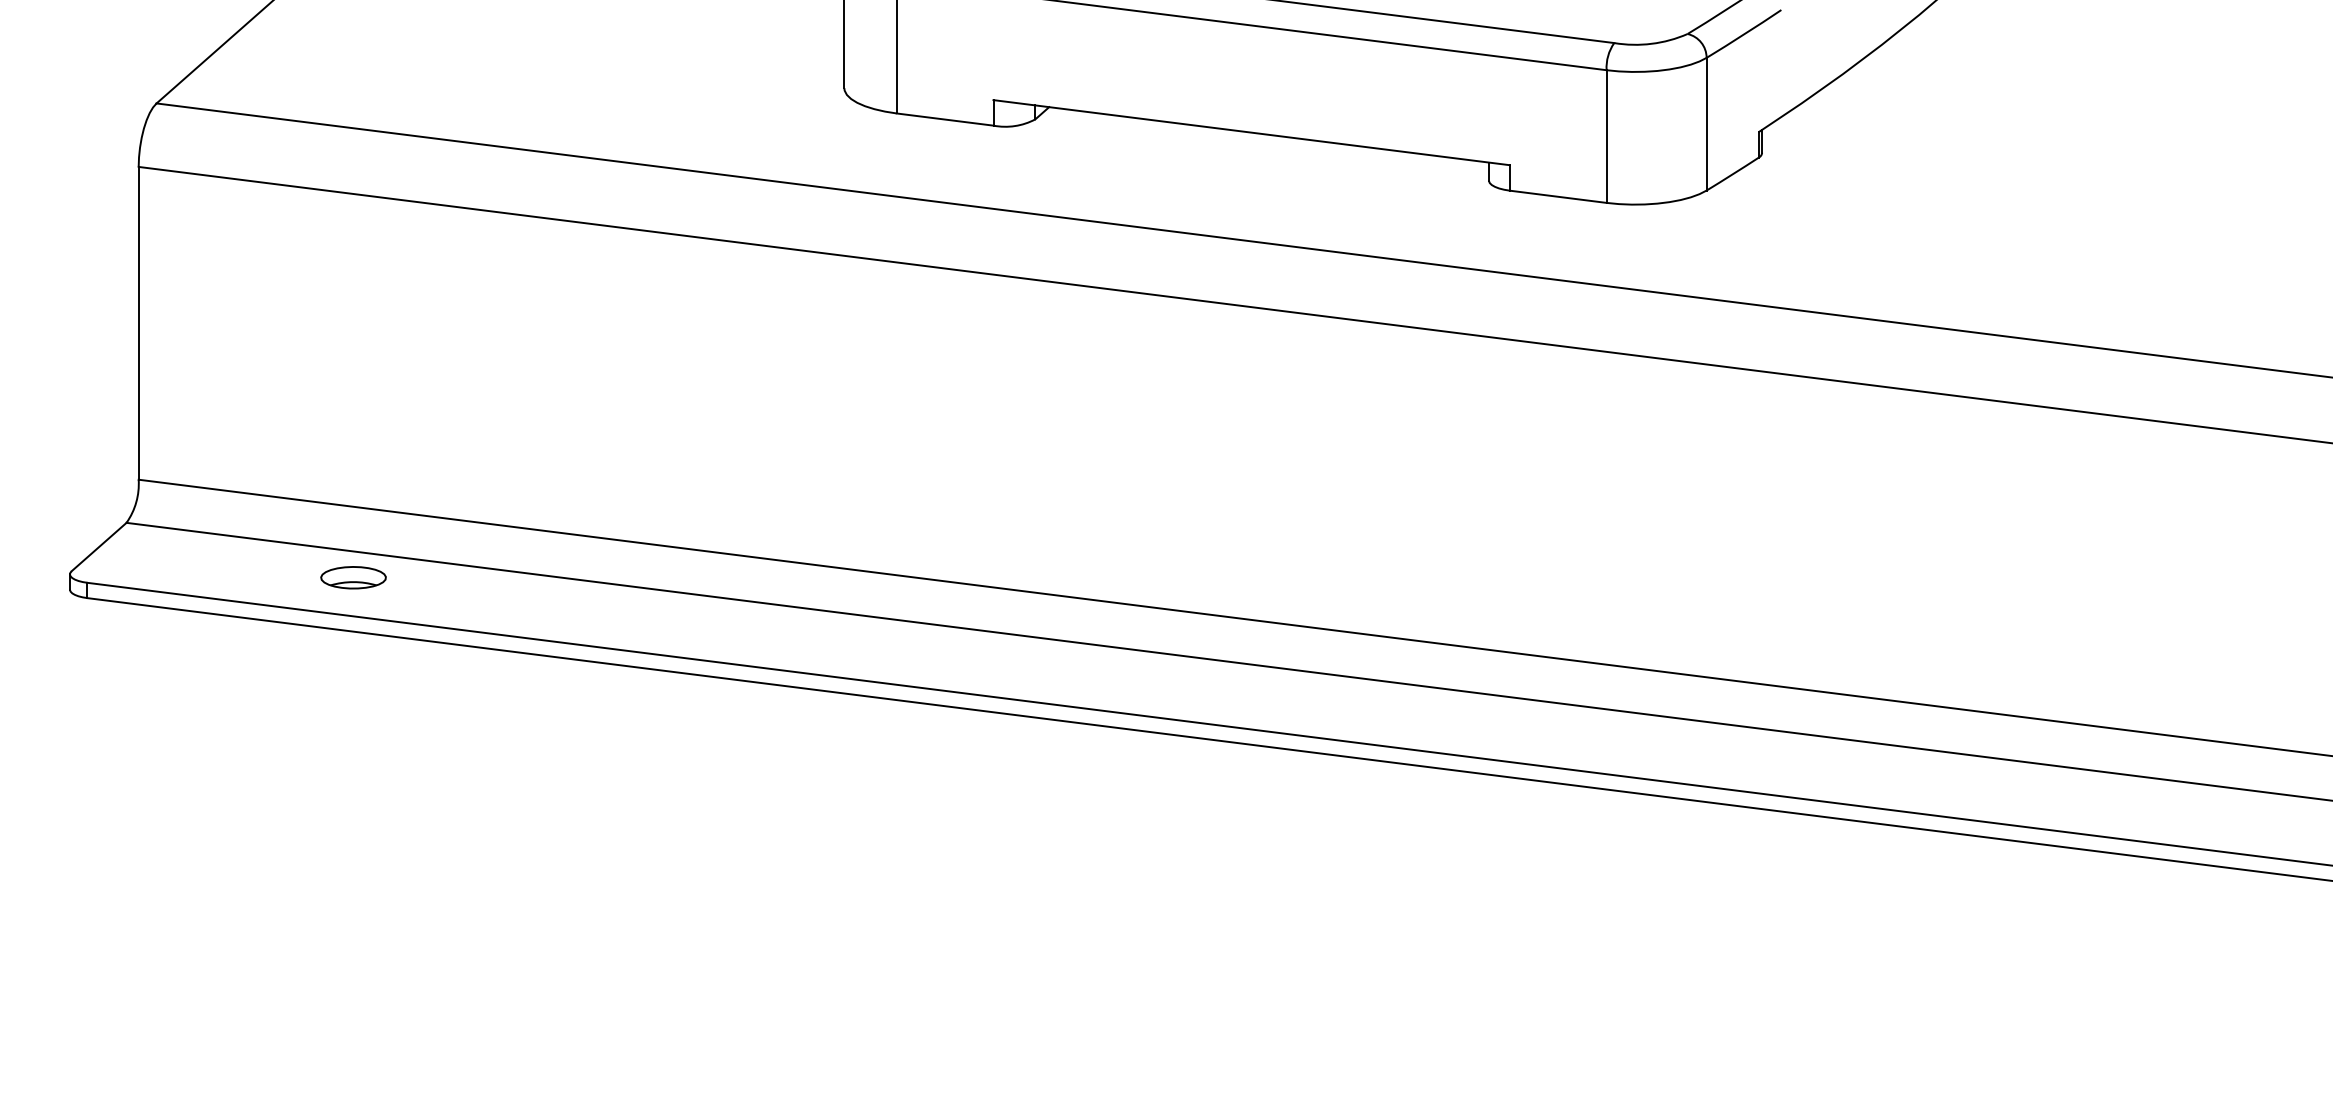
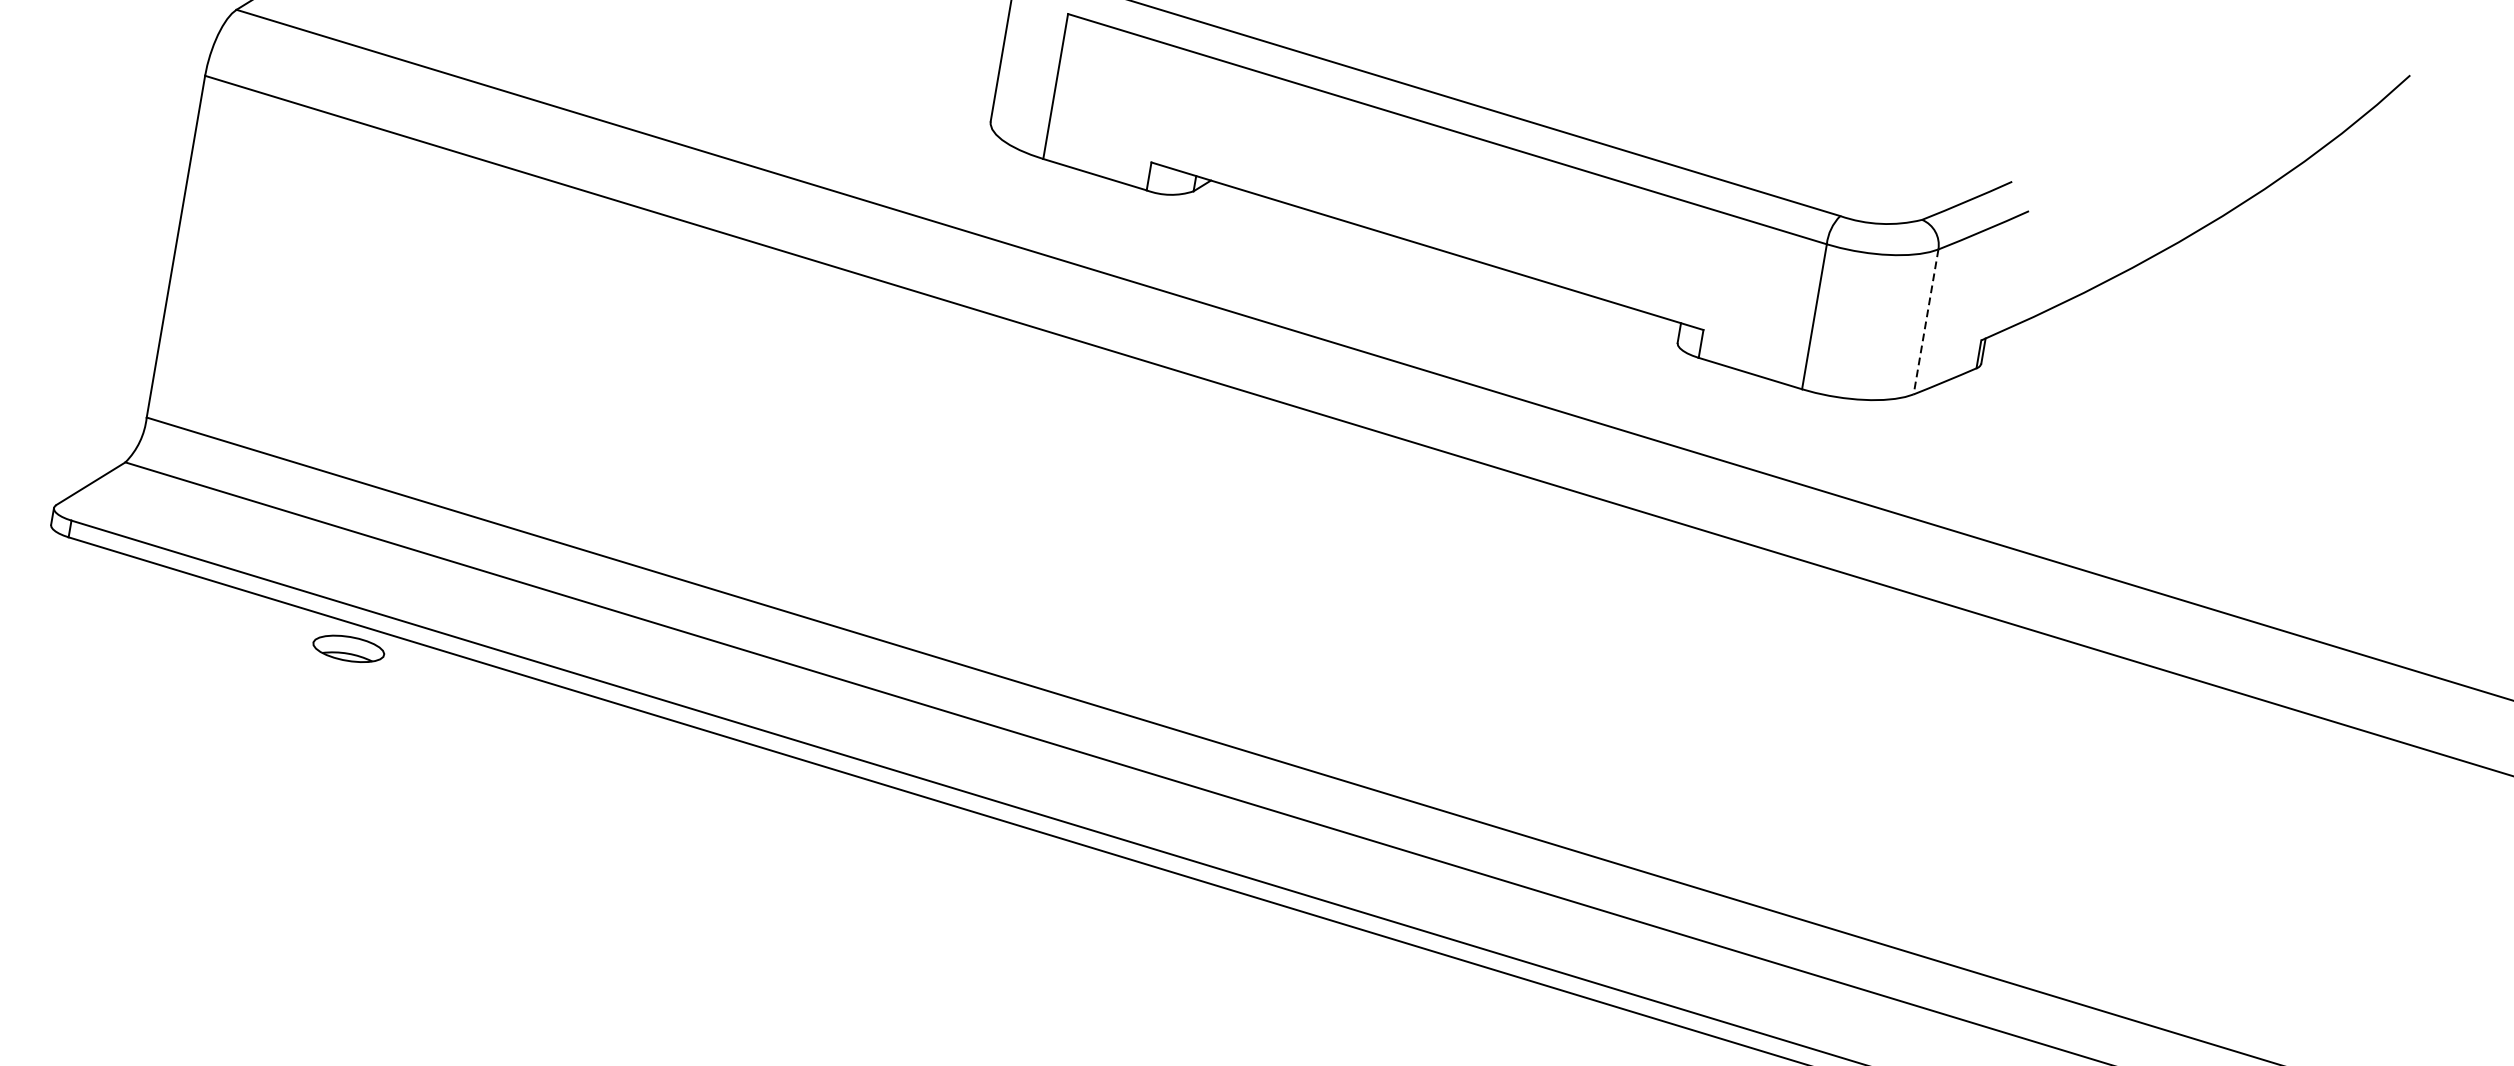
line: (1706, 124) -> (1925, 322), solid -> dashed
part: (353, 577) -> (348, 648), moved

